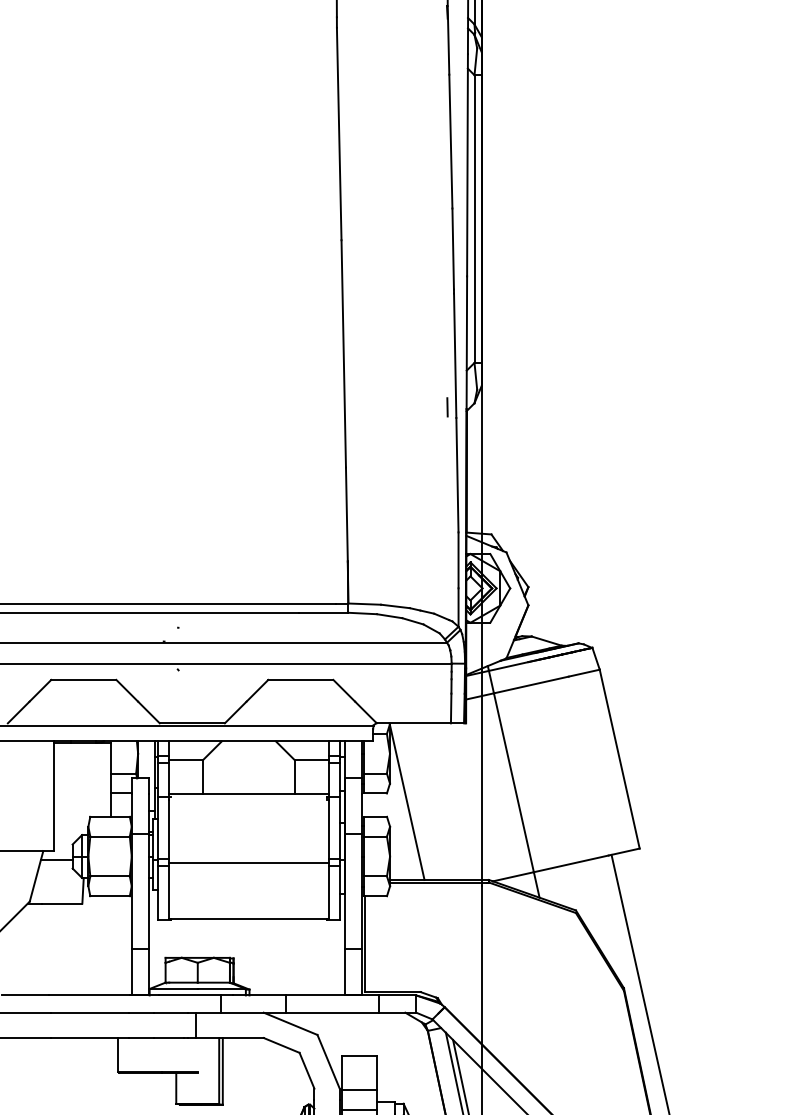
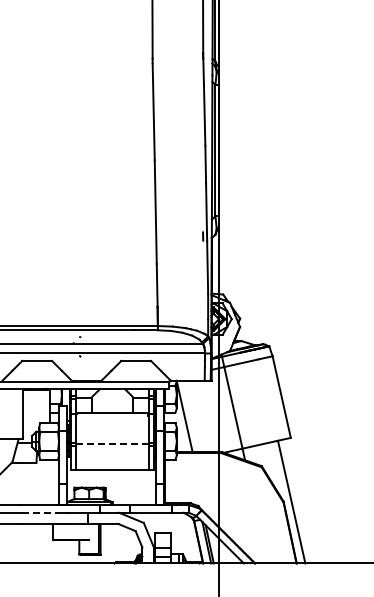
line: (248, 863) -> (112, 444), solid -> dashed
line: (91, 1012) -> (40, 512), solid -> dashed

